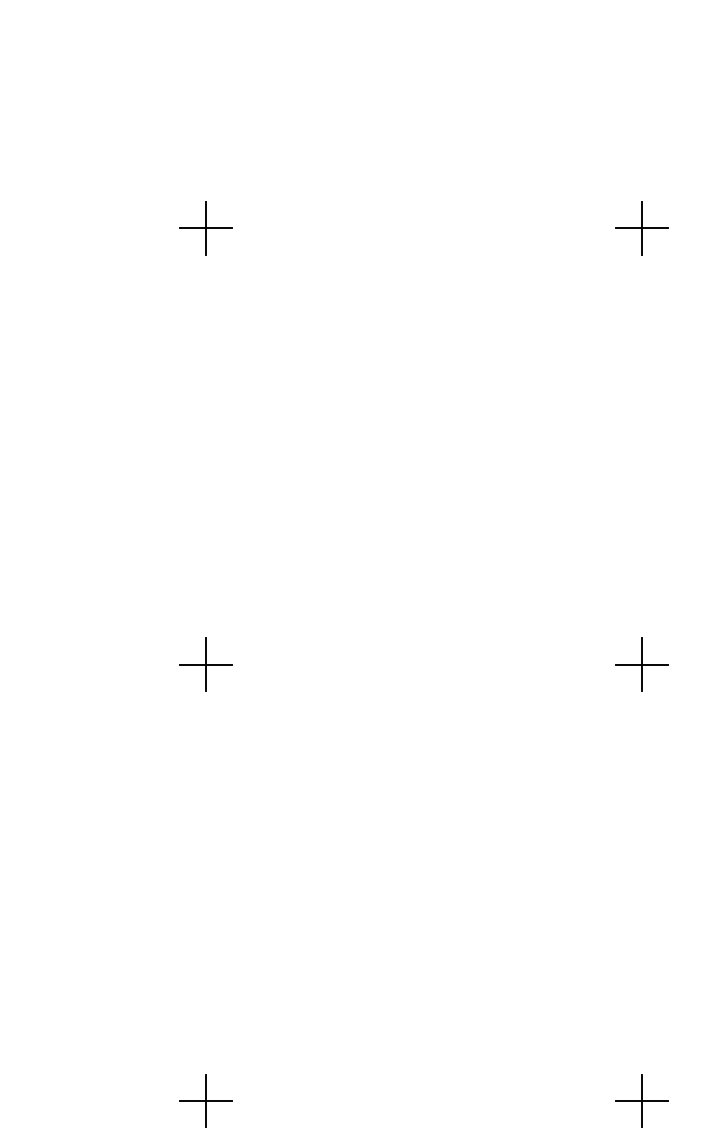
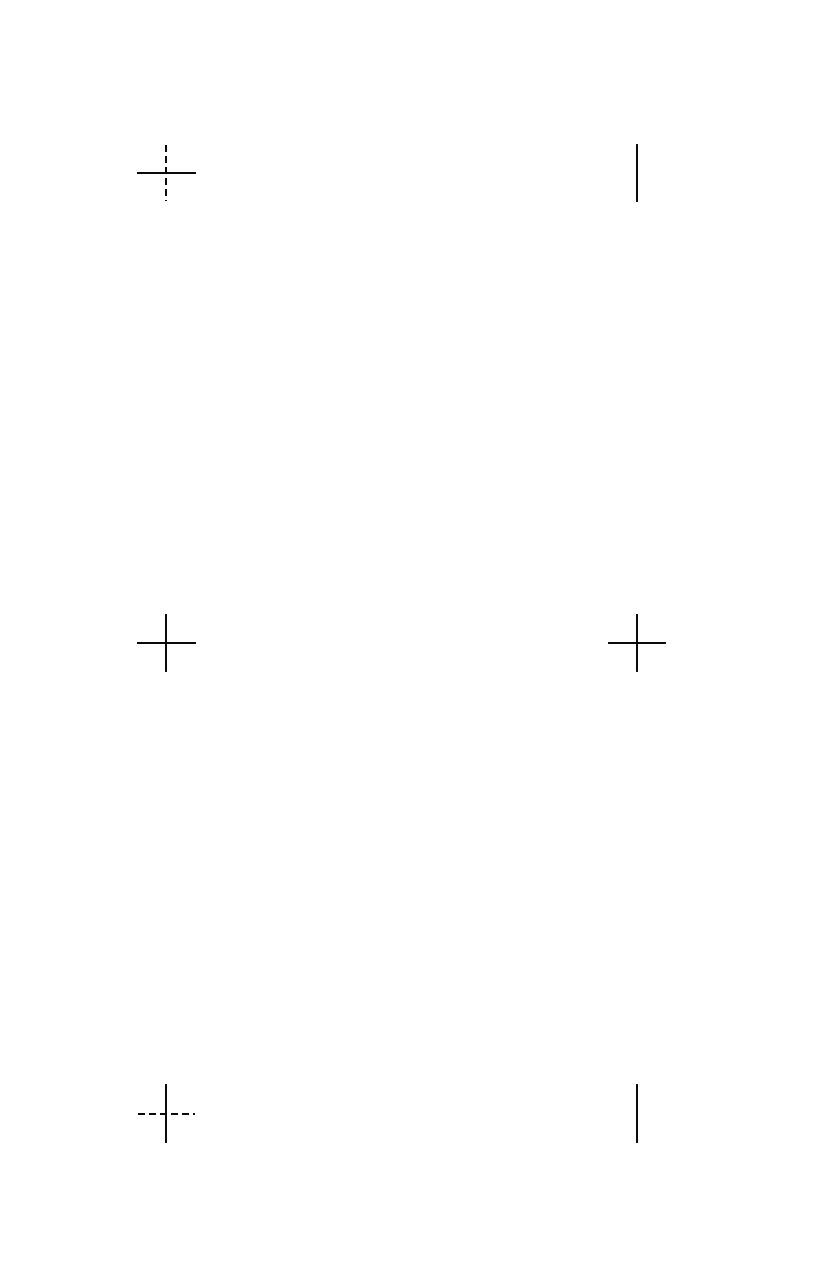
line: (205, 228) -> (166, 173), solid -> dashed
line: (641, 228) -> (636, 172), removed
line: (205, 1100) -> (166, 1113), solid -> dashed
line: (641, 1100) -> (636, 1113), removed

